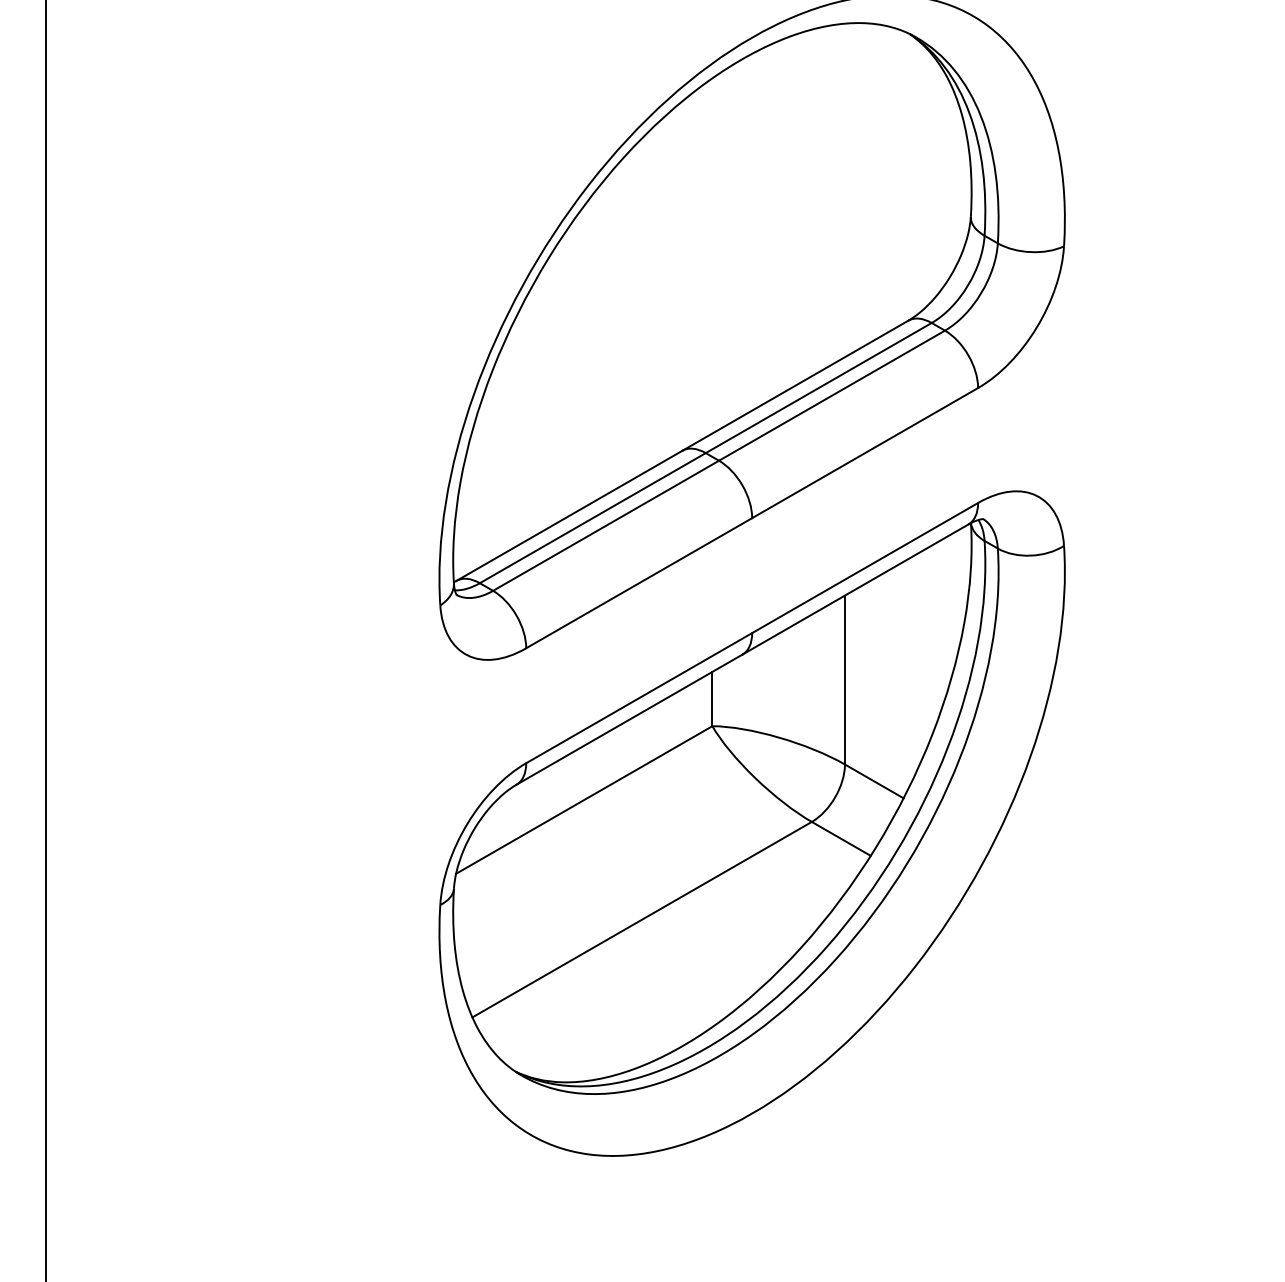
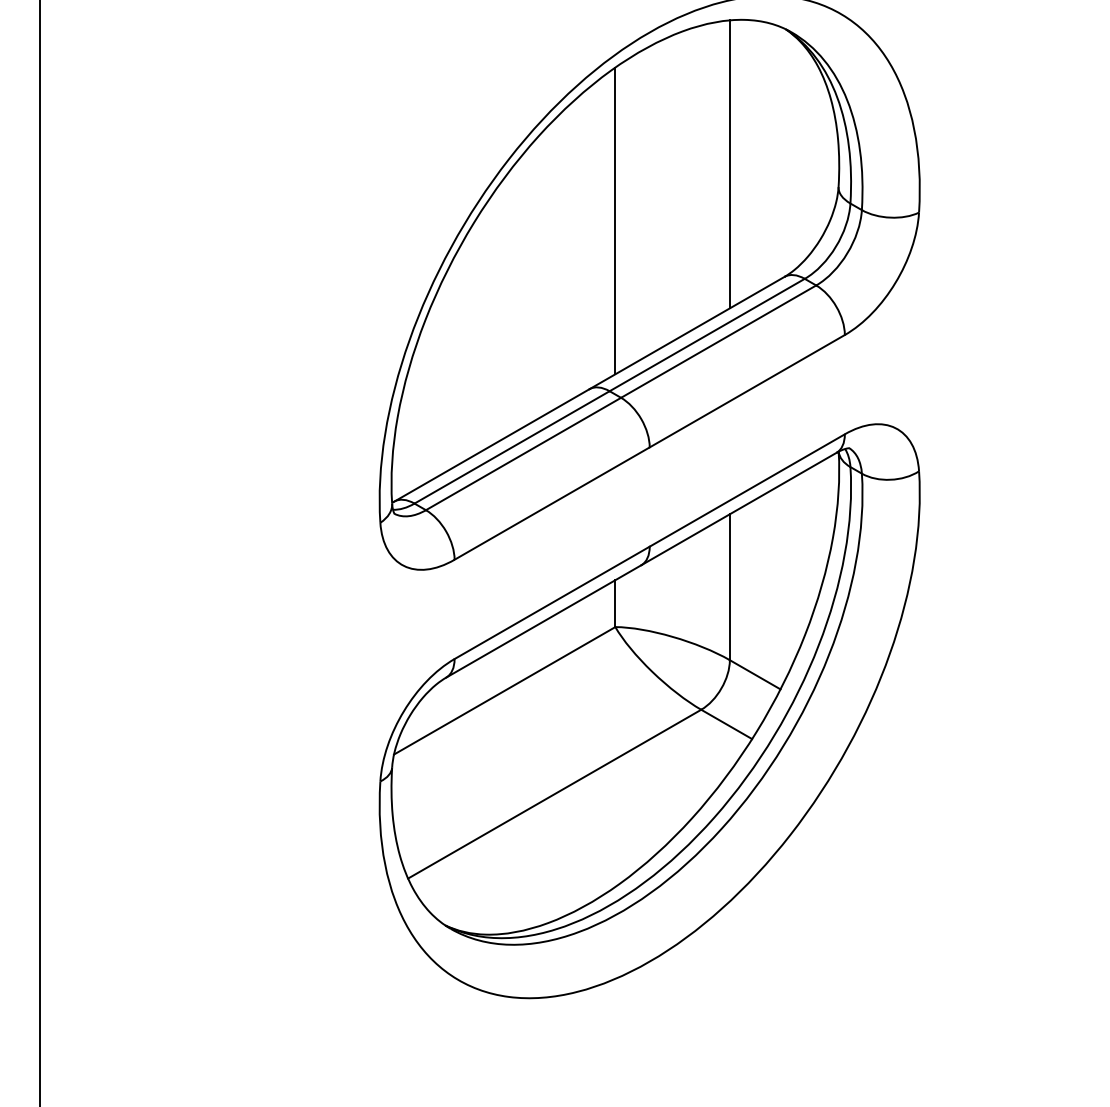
line: (844, 190) -> (729, 164), added
line: (712, 255) -> (615, 220), added

